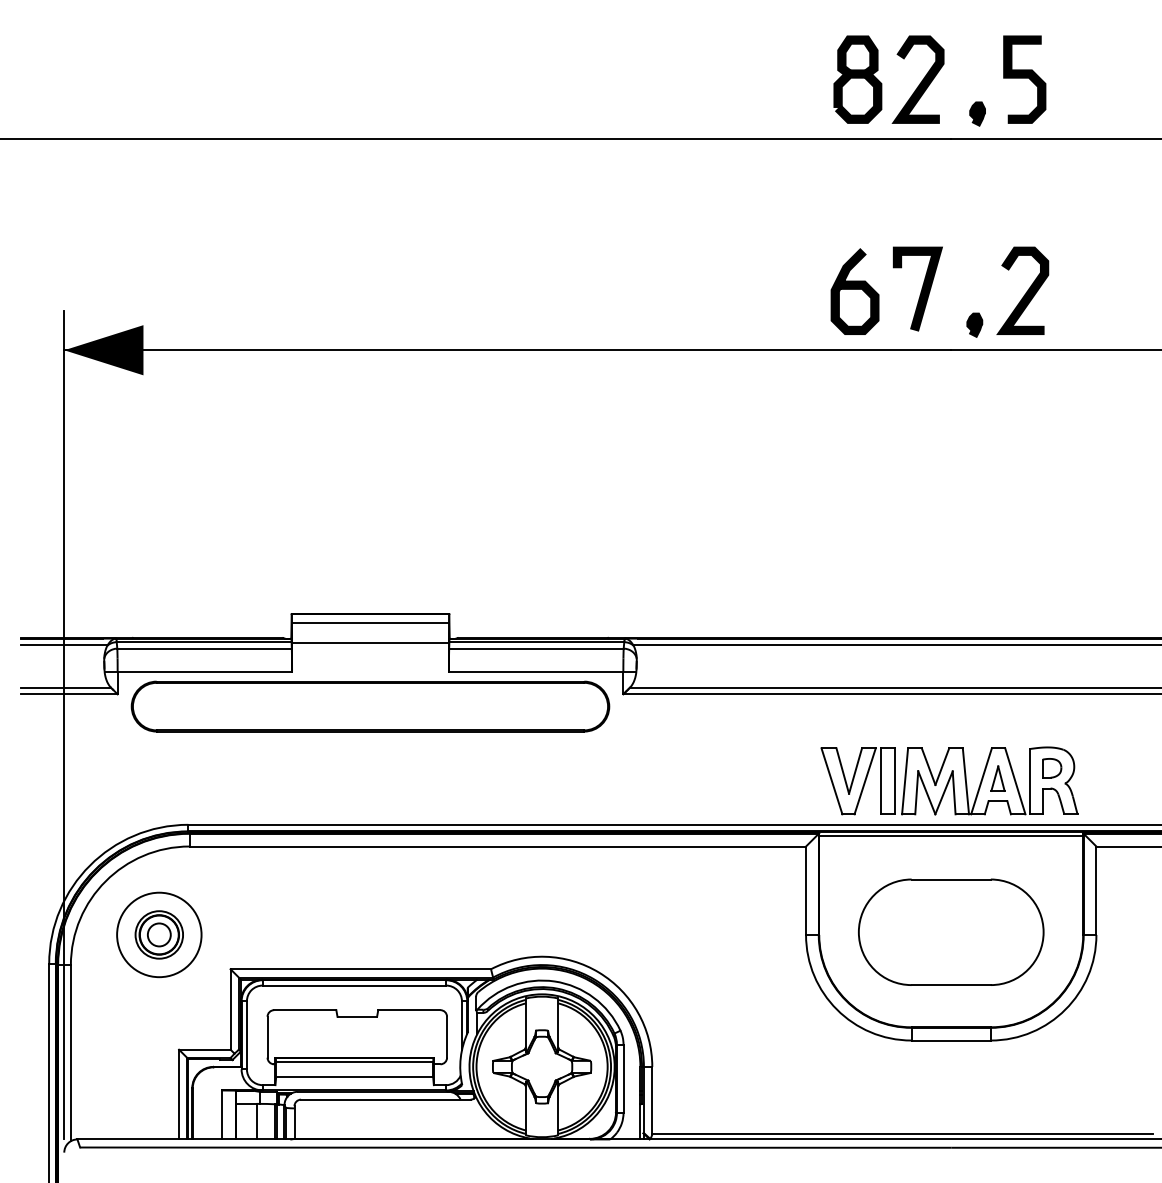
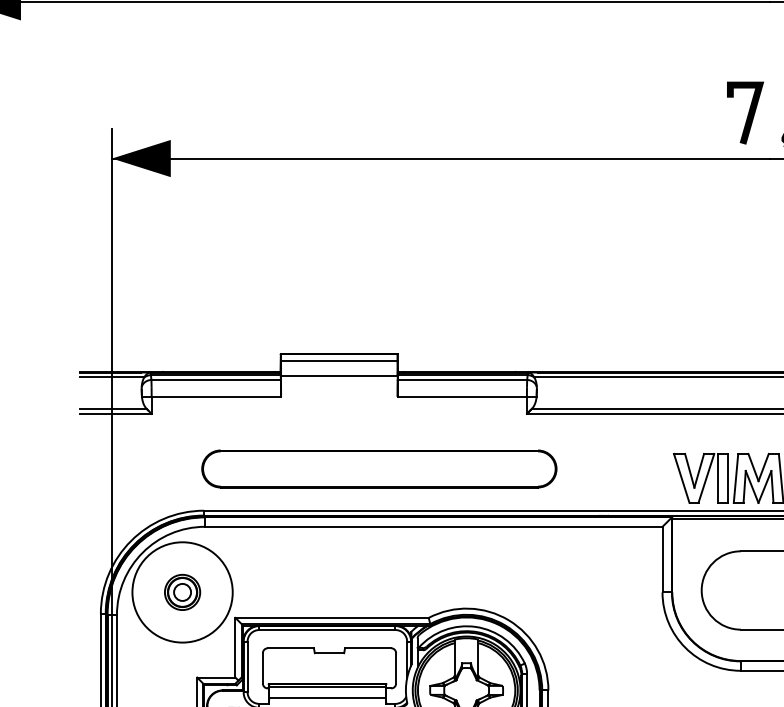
curve: (854, 289) -> (698, 113), removed
part: (370, 706) -> (379, 468), moved
circle: (159, 934) -> (182, 592), size x1.6

